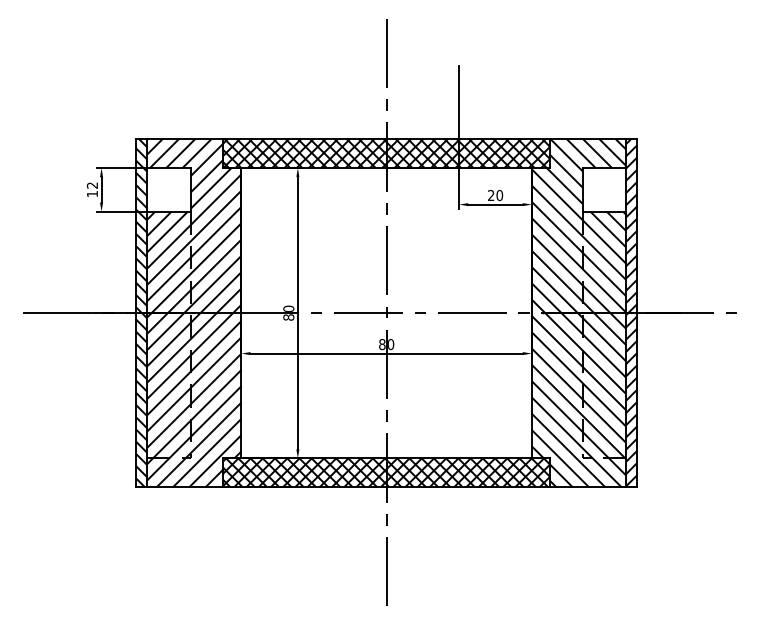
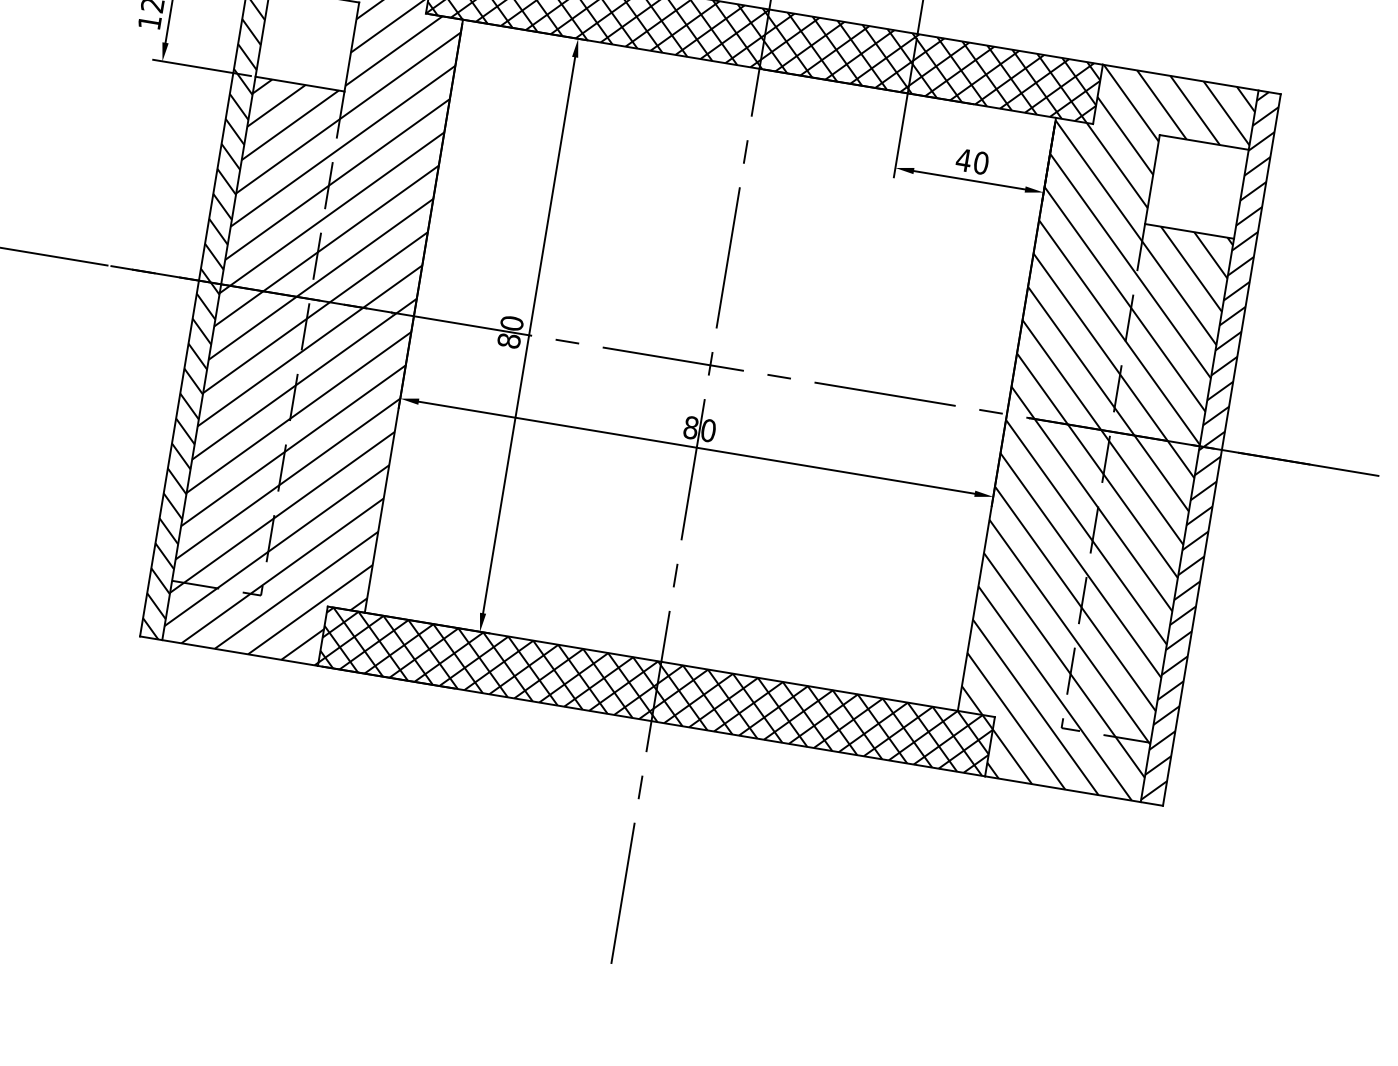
text: (490, 195) -> (962, 159), 20 -> 40

